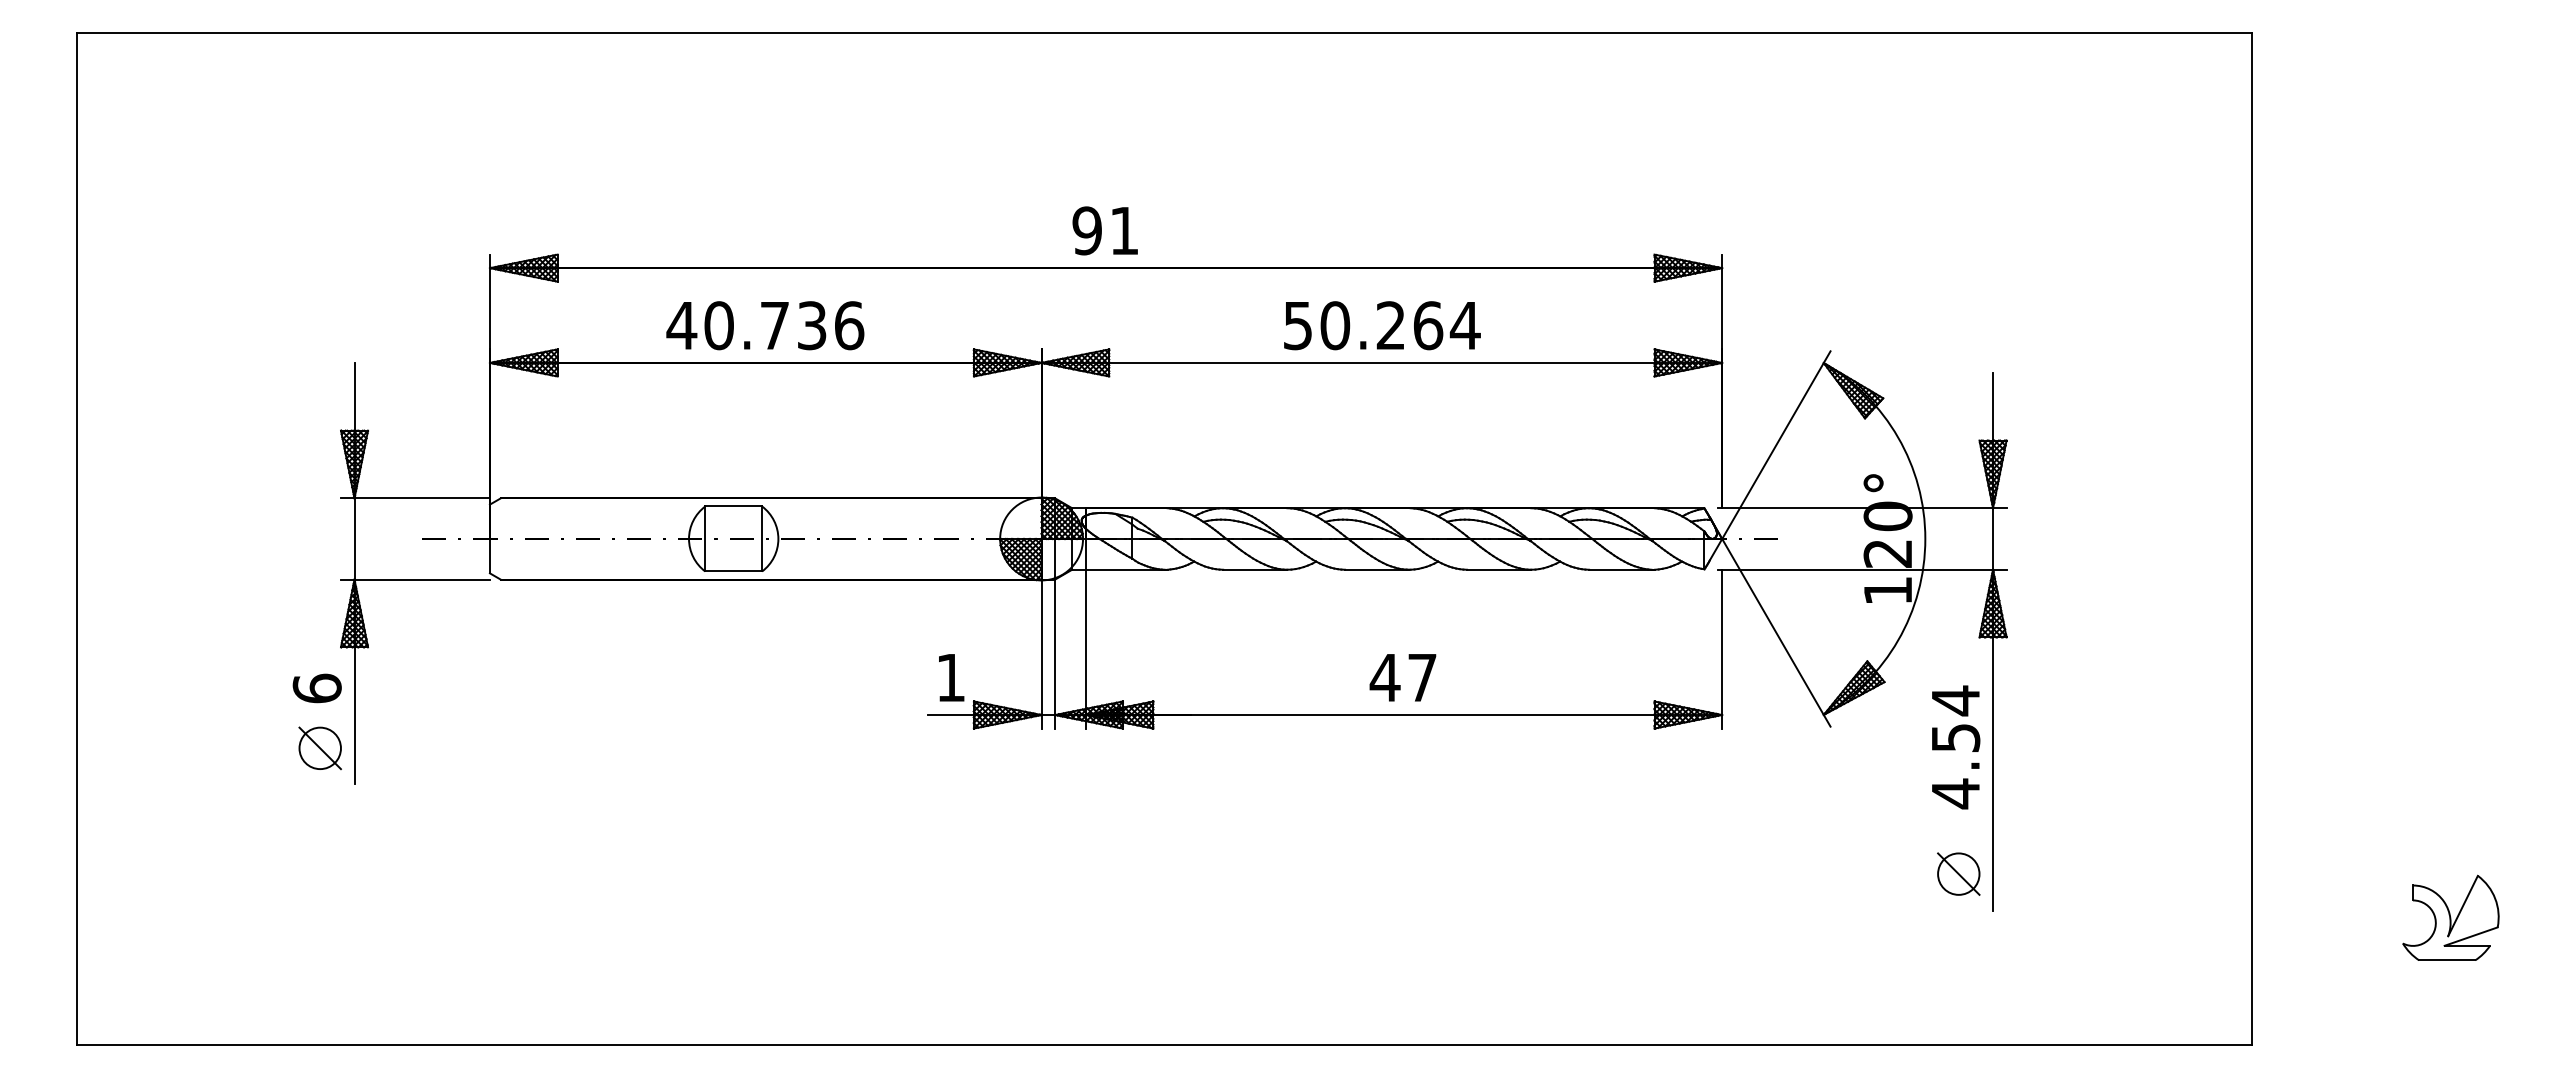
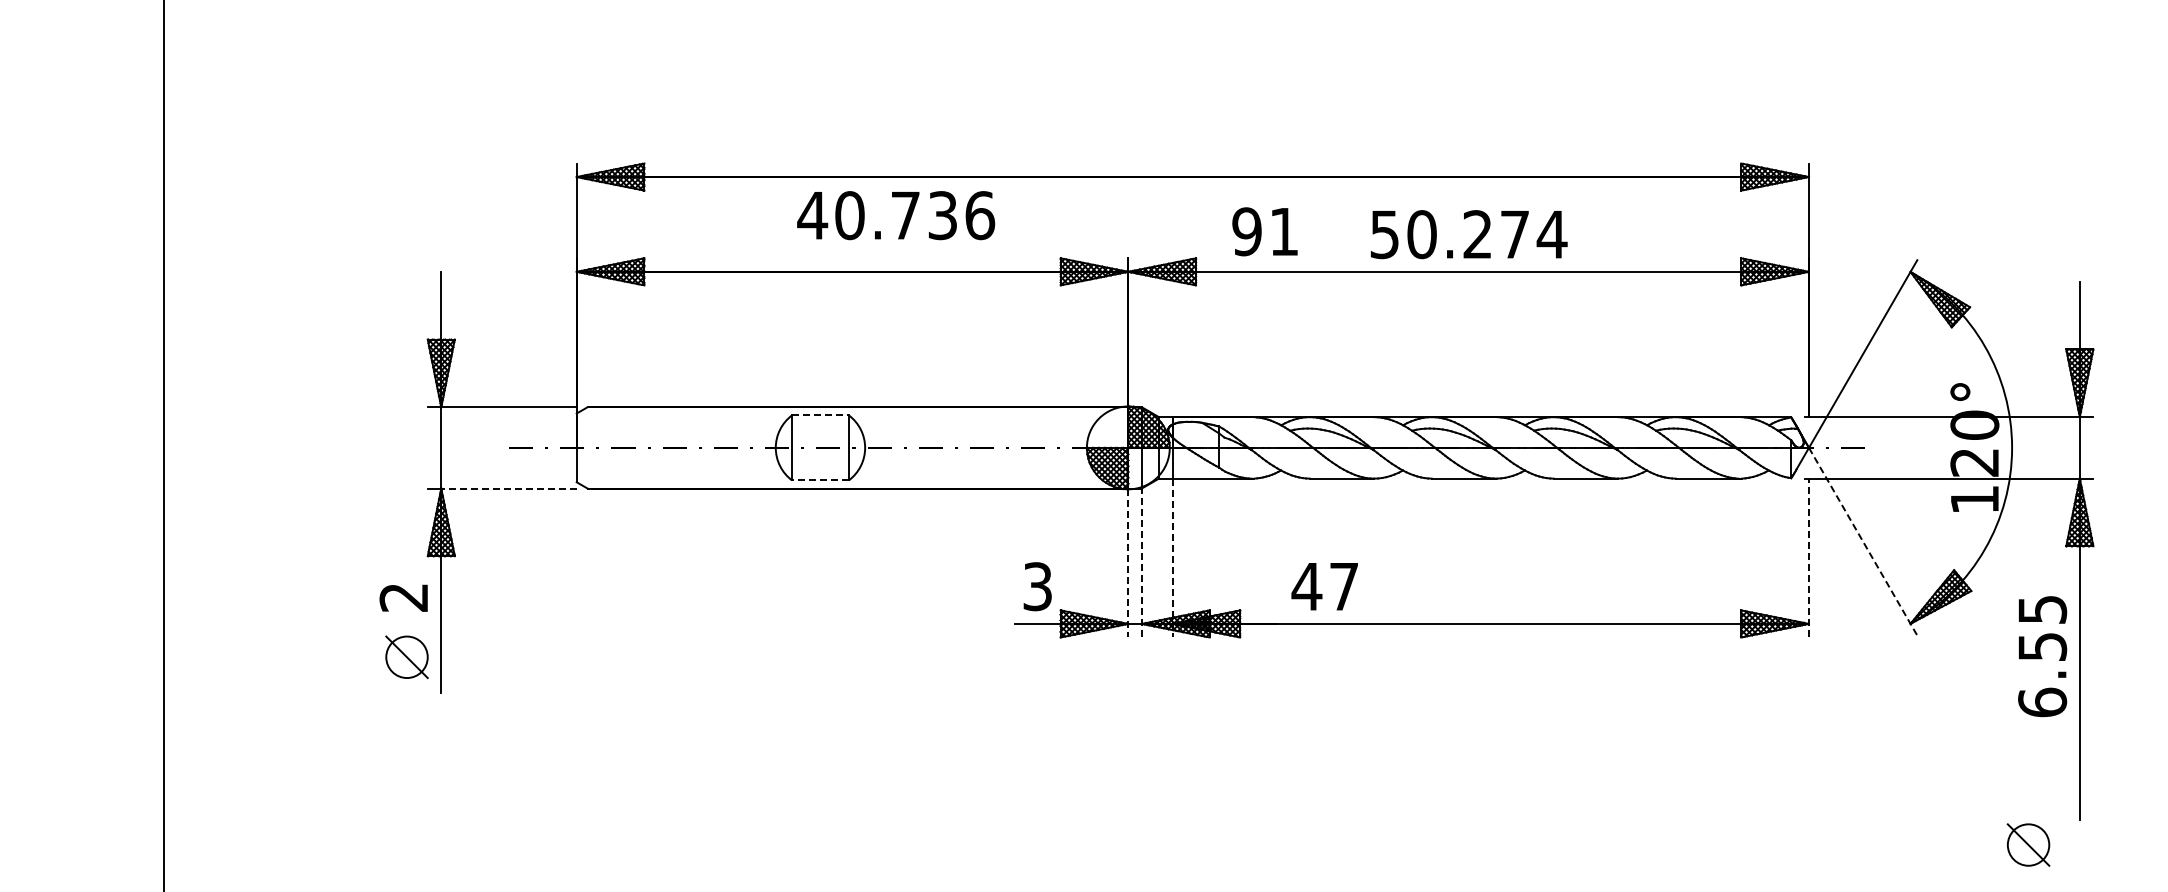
text: (1104, 230) -> (1264, 231), moved
text: (765, 325) -> (896, 215), moved
text: (1428, 325) -> (1515, 234), 50.264 -> 50.274
line: (734, 506) -> (821, 415), solid -> dashed
line: (733, 571) -> (820, 480), solid -> dashed
line: (422, 579) -> (509, 488), solid -> dashed
line: (1776, 633) -> (1863, 542), solid -> dashed
line: (1722, 648) -> (1809, 557), solid -> dashed
line: (1085, 649) -> (1172, 558), solid -> dashed
line: (1055, 653) -> (1142, 562), solid -> dashed
line: (1041, 654) -> (1128, 563), solid -> dashed
text: (950, 677) -> (1037, 586), 1 -> 3
text: (1402, 677) -> (1324, 586), moved
text: (316, 688) -> (403, 597), 6 -> 2
text: (1955, 747) -> (2042, 656), 4.54 -> 6.55
part: (1958, 873) -> (2028, 844), moved

